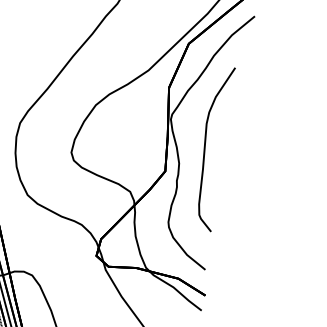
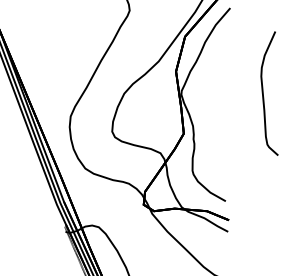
curve: (205, 146) -> (263, 93), moved

